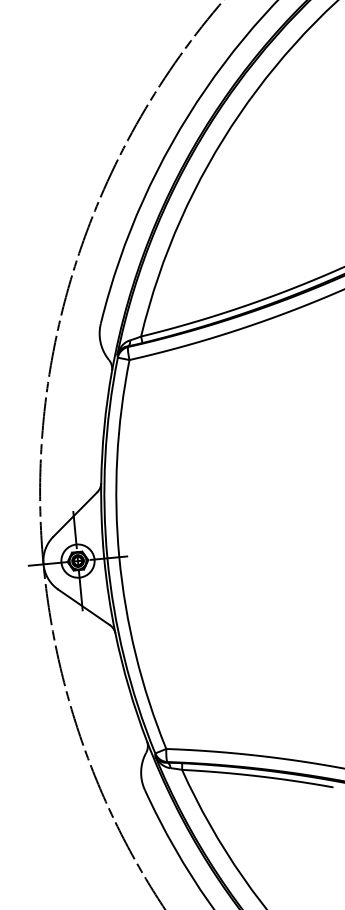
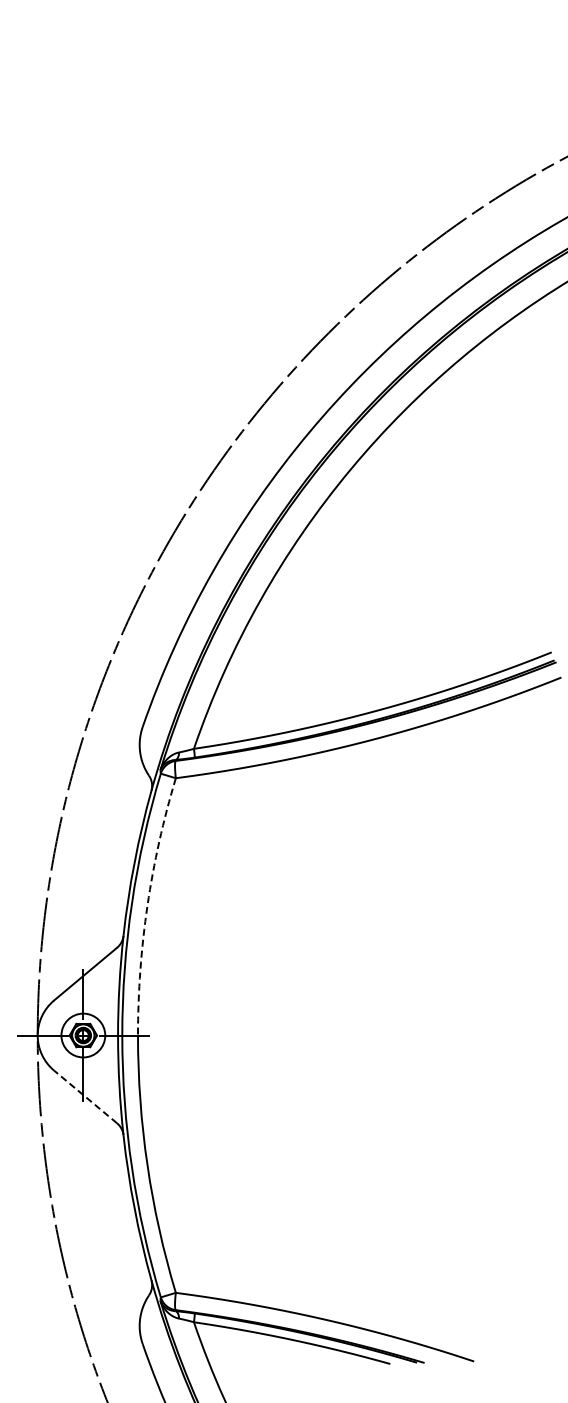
arc: (117, 458) -> (147, 905), solid -> dashed
line: (83, 607) -> (85, 1096), solid -> dashed

